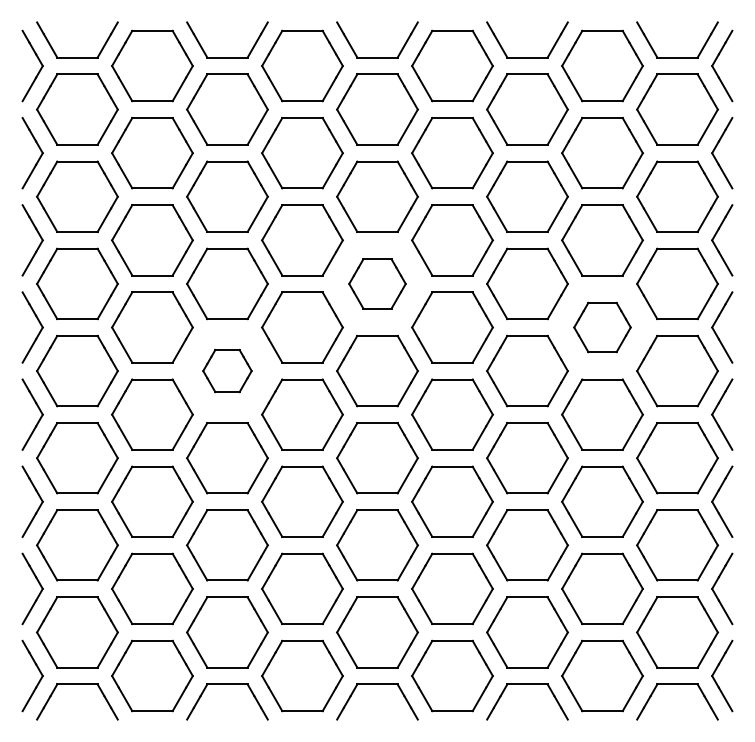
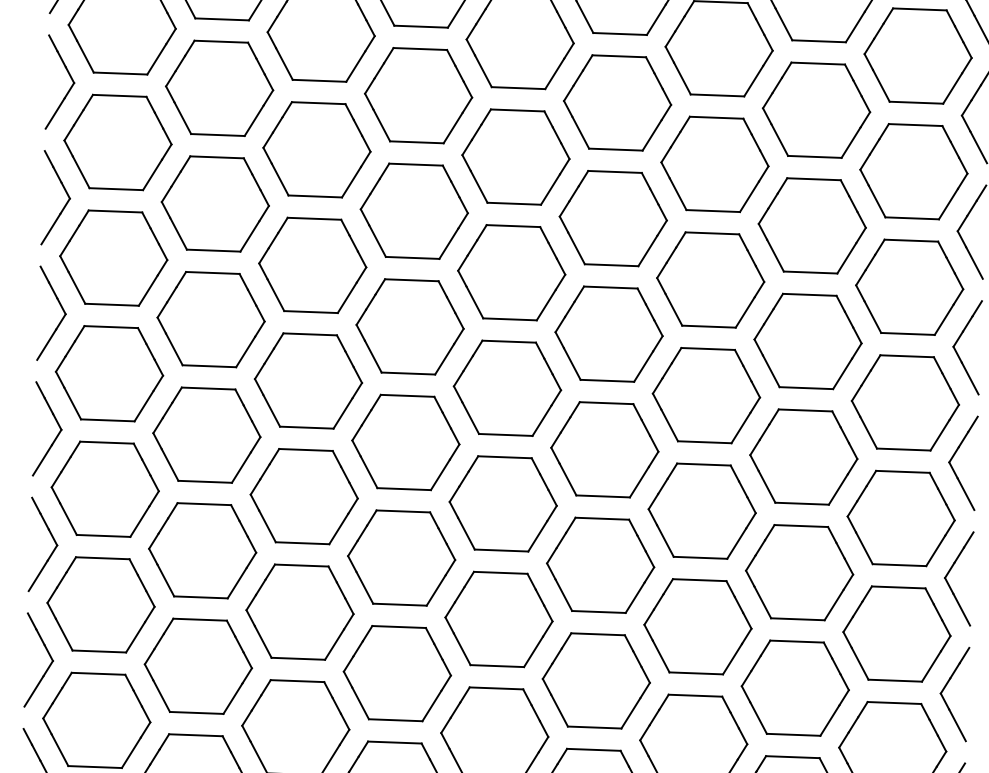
part: (377, 283) -> (511, 272), size x1.43
part: (602, 327) -> (808, 341), size x1.43
part: (227, 370) -> (308, 380), size x1.67

